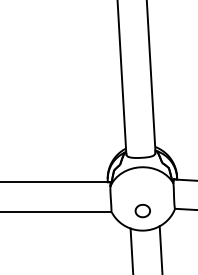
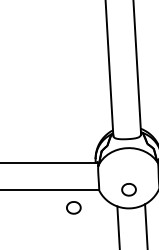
part: (84, 229) -> (73, 207), added

